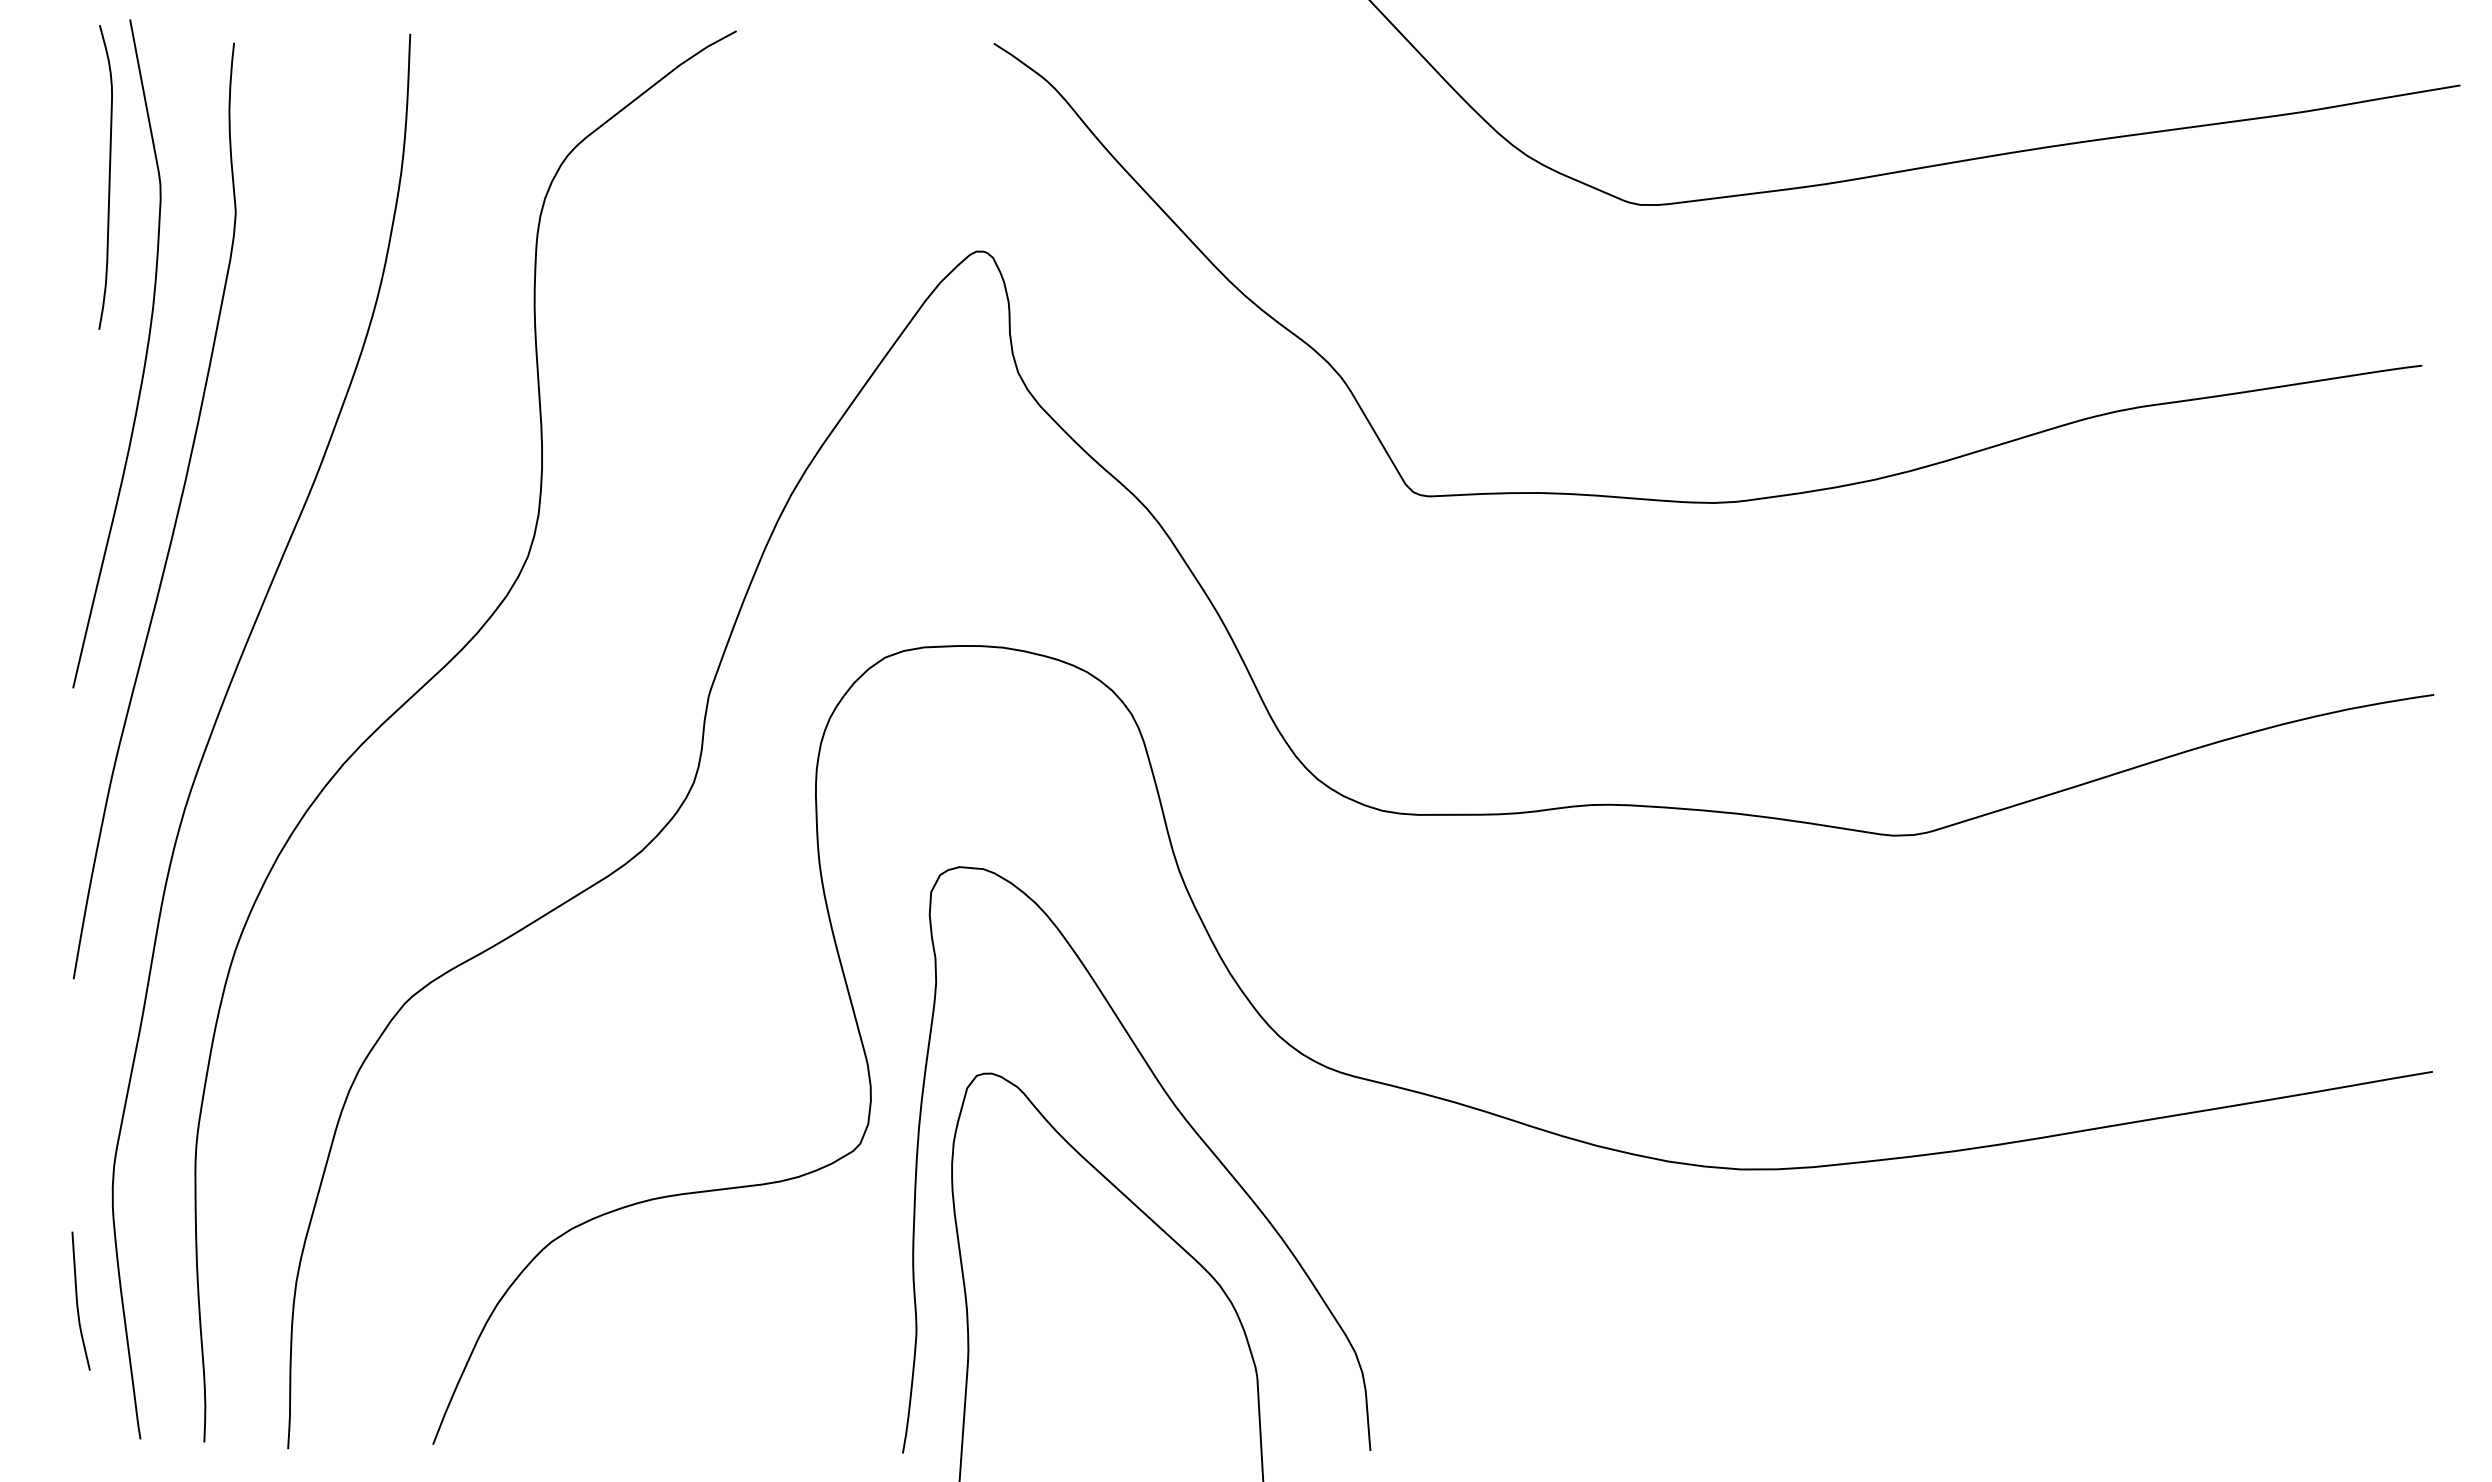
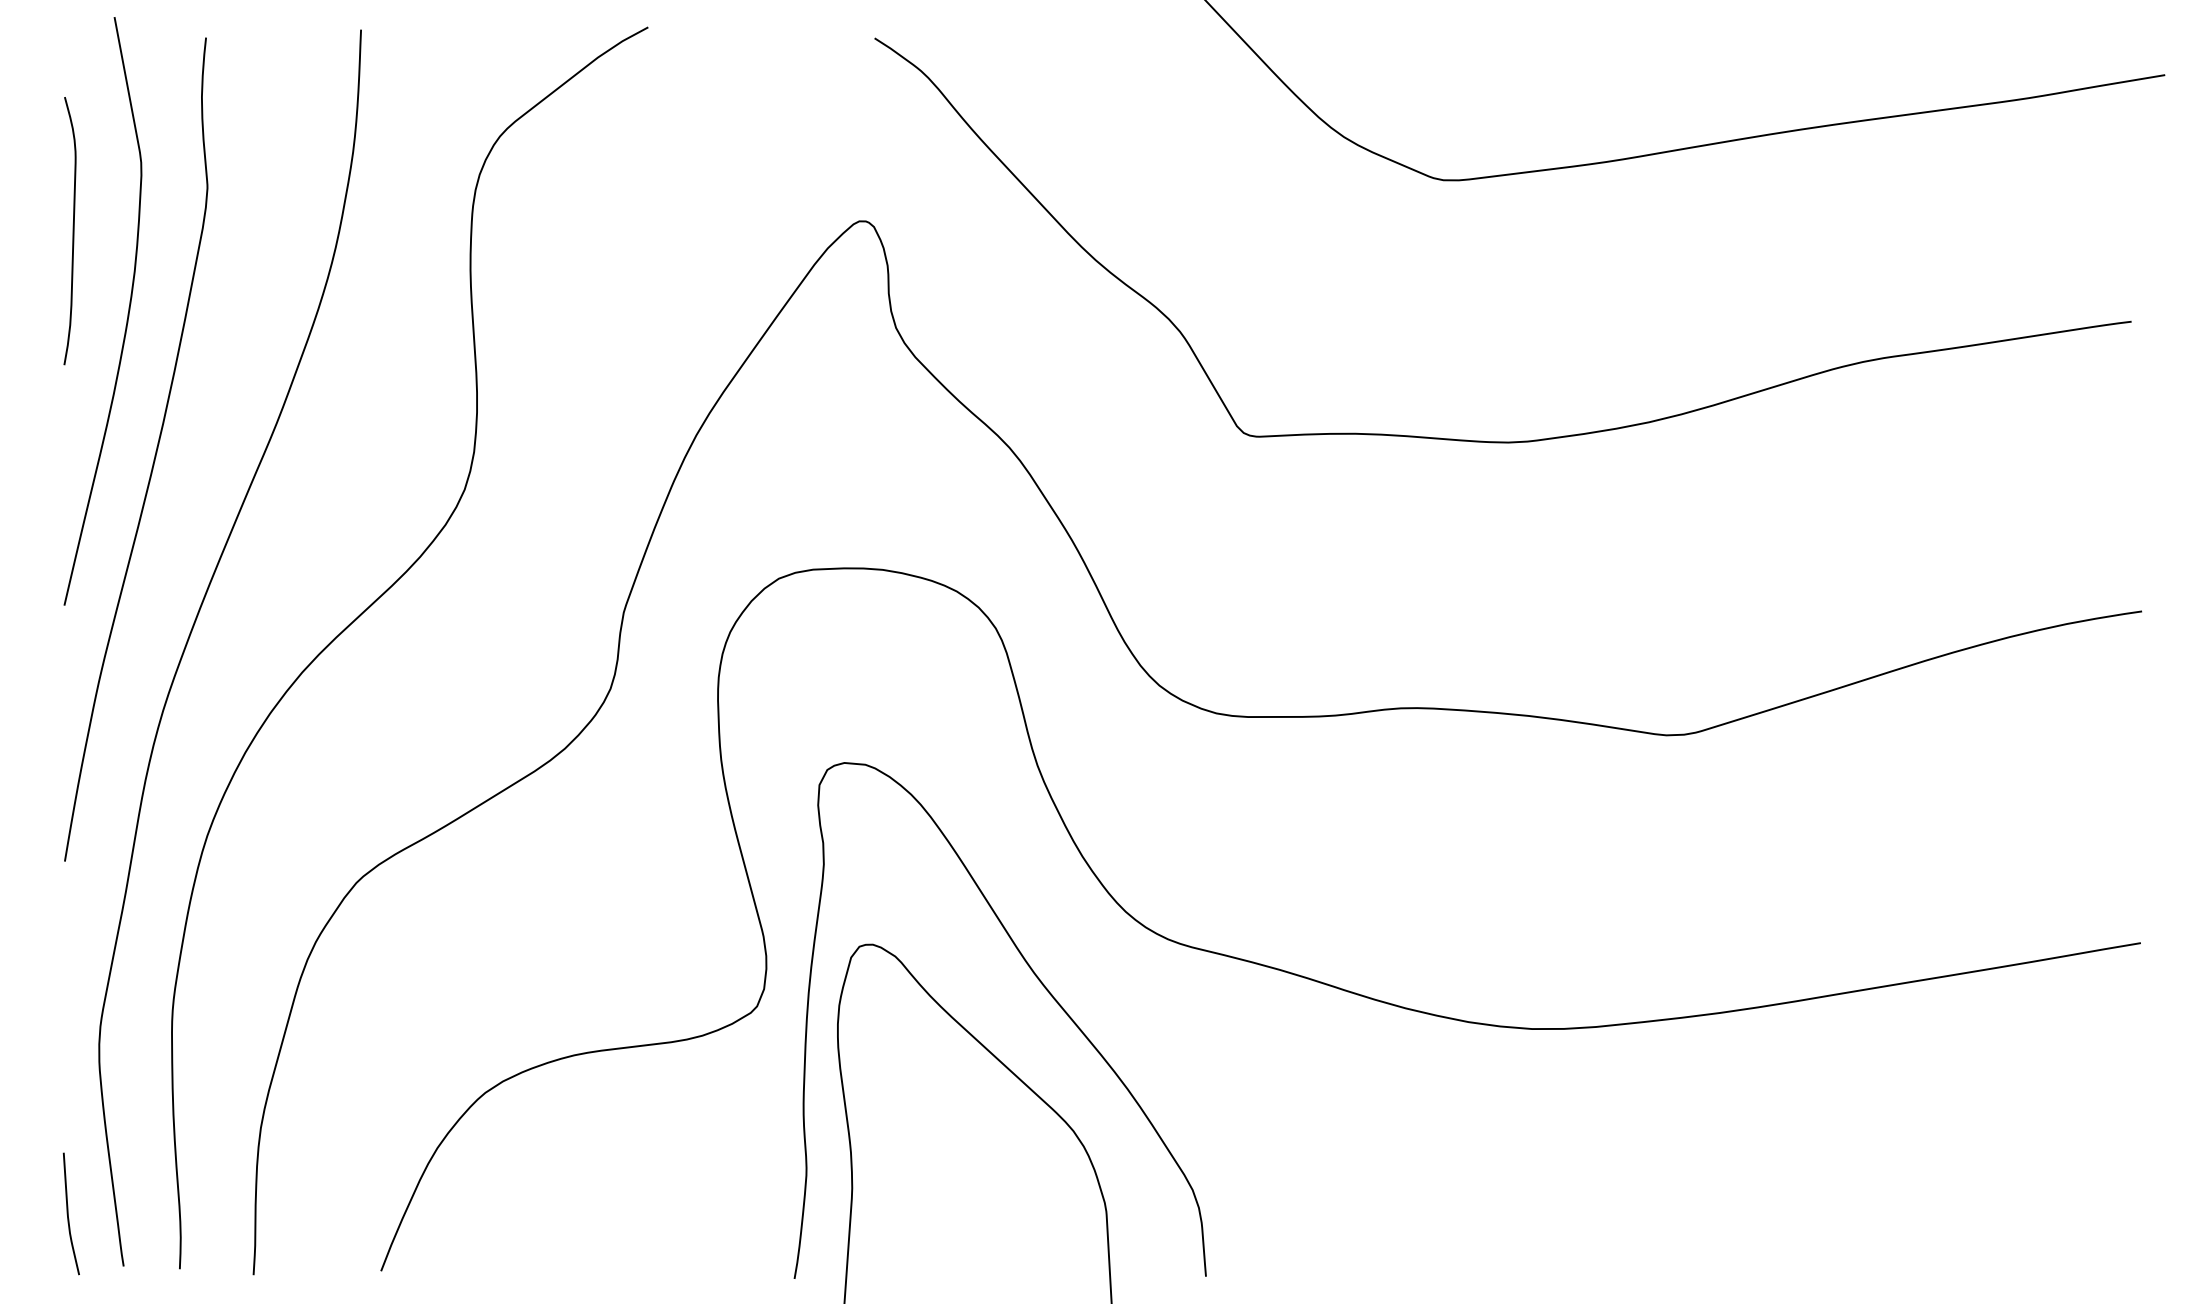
curve: (108, 177) -> (72, 231), moved
curve: (77, 1300) -> (68, 1213), moved

